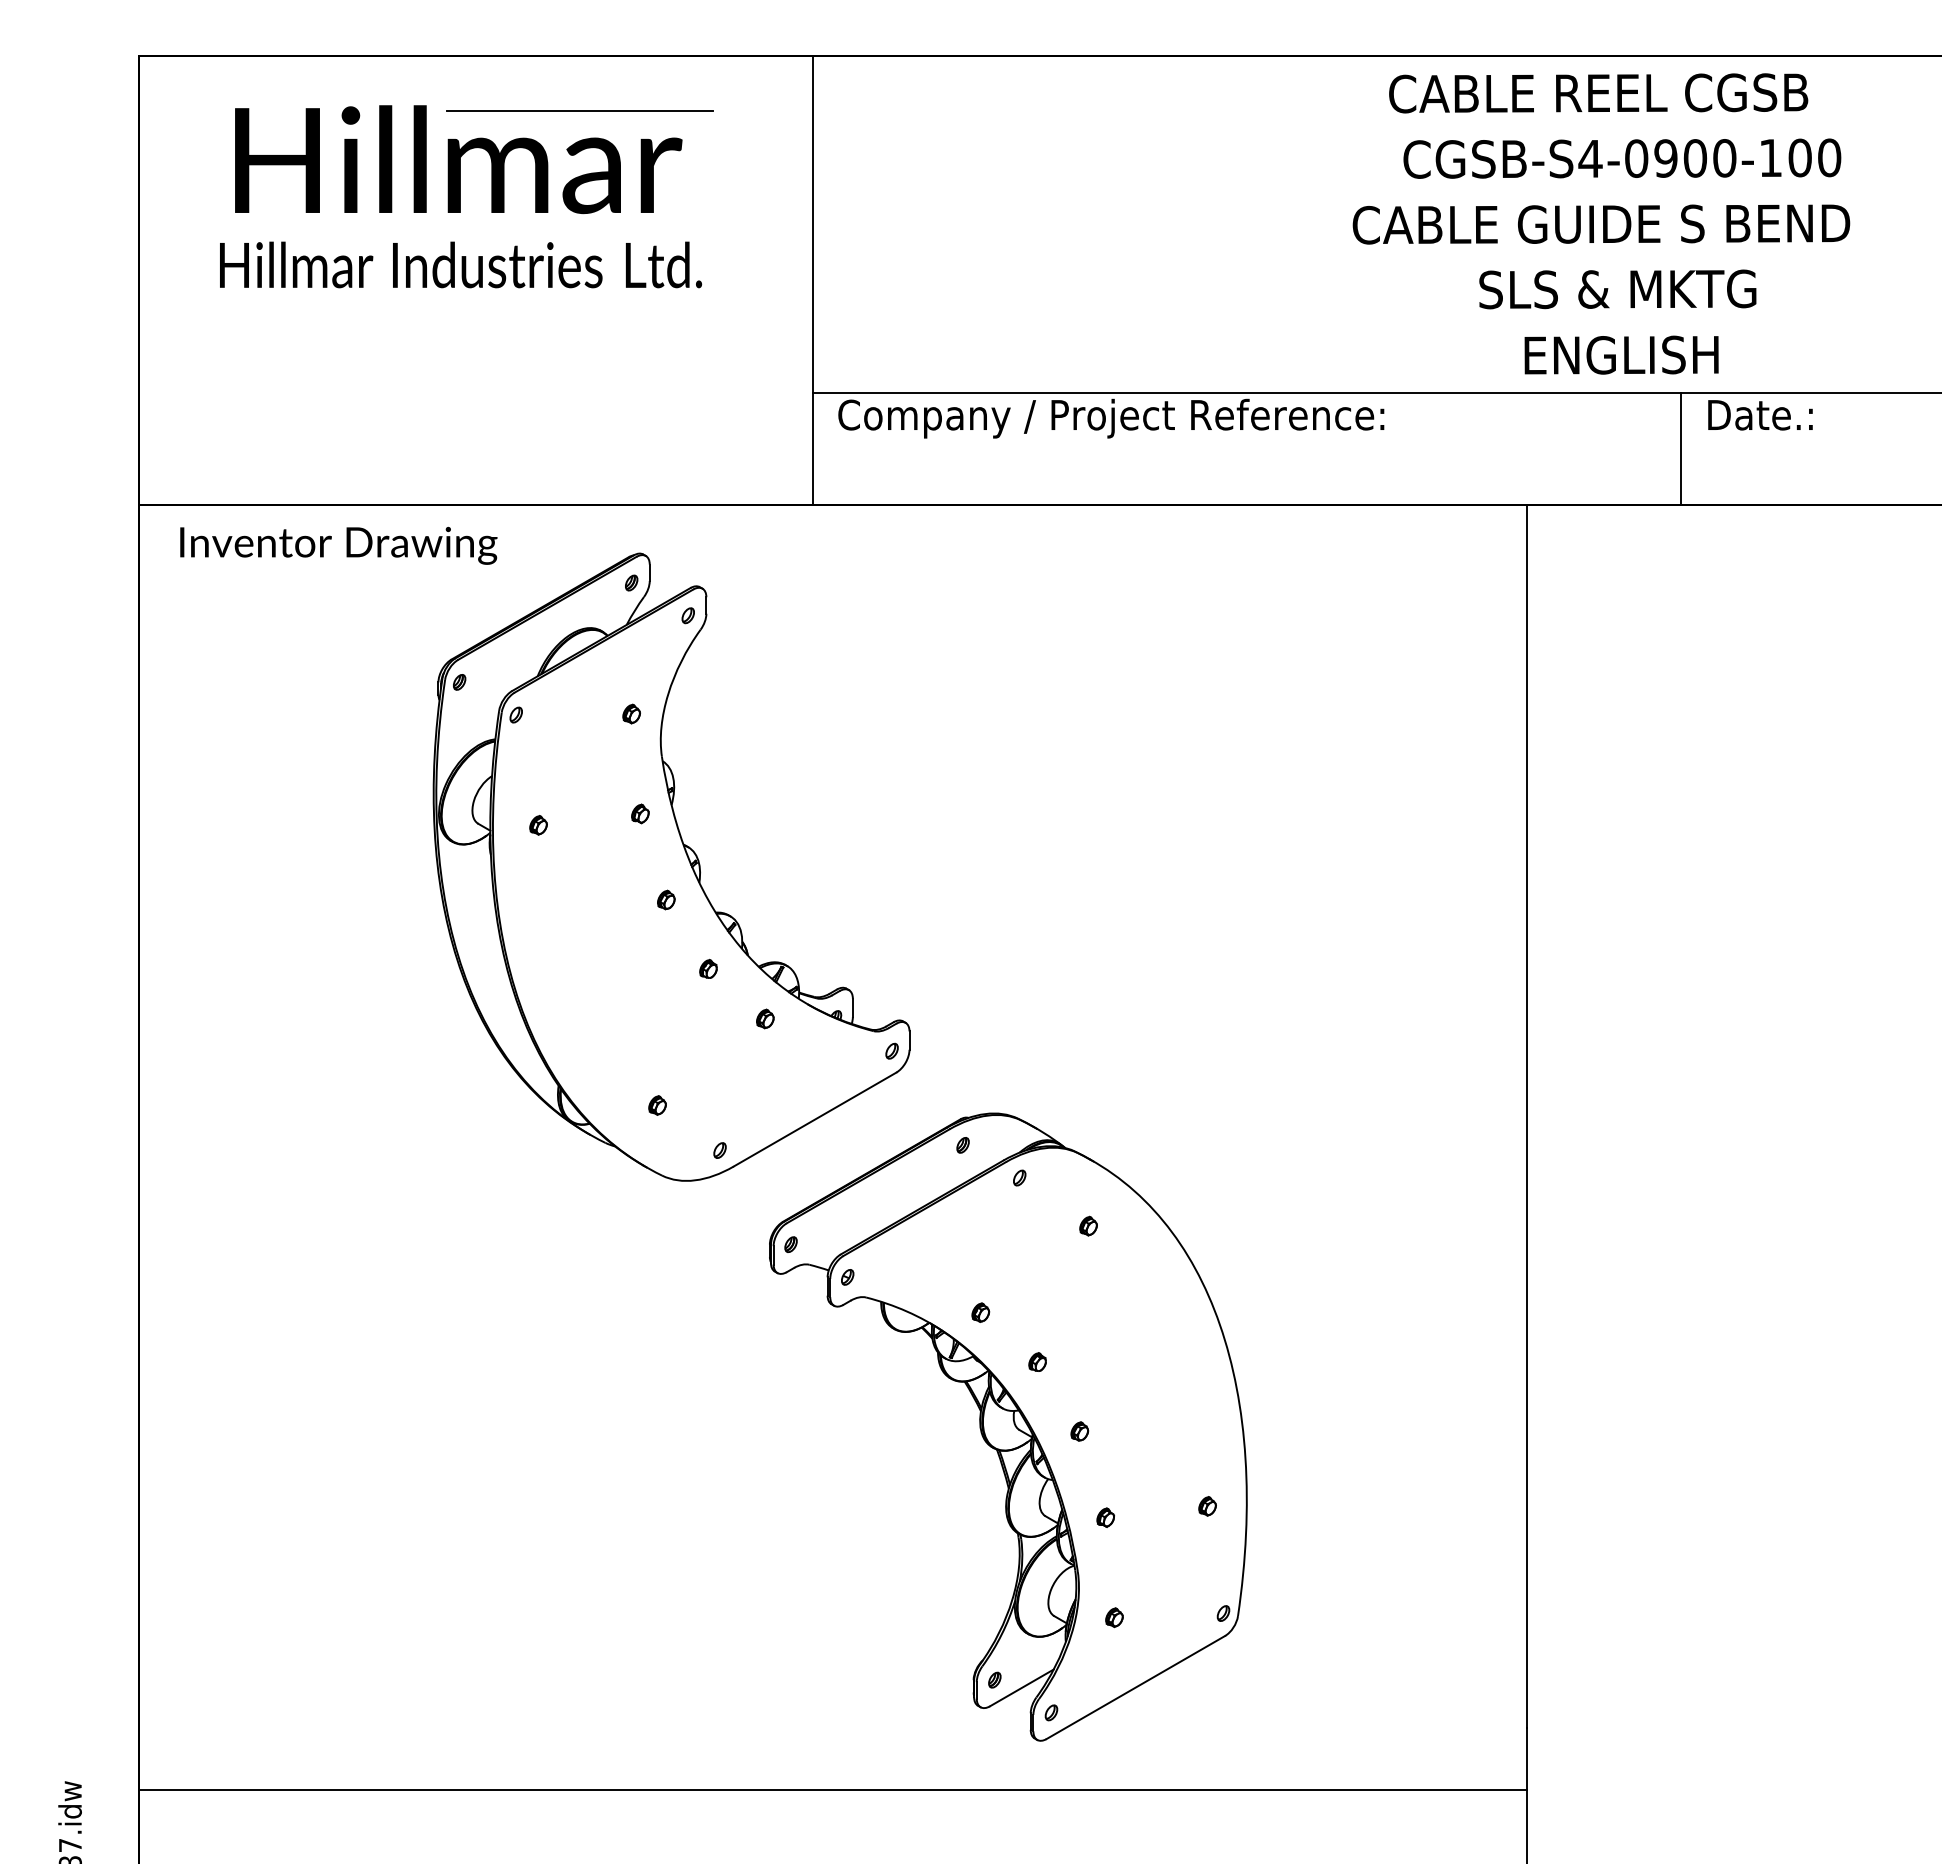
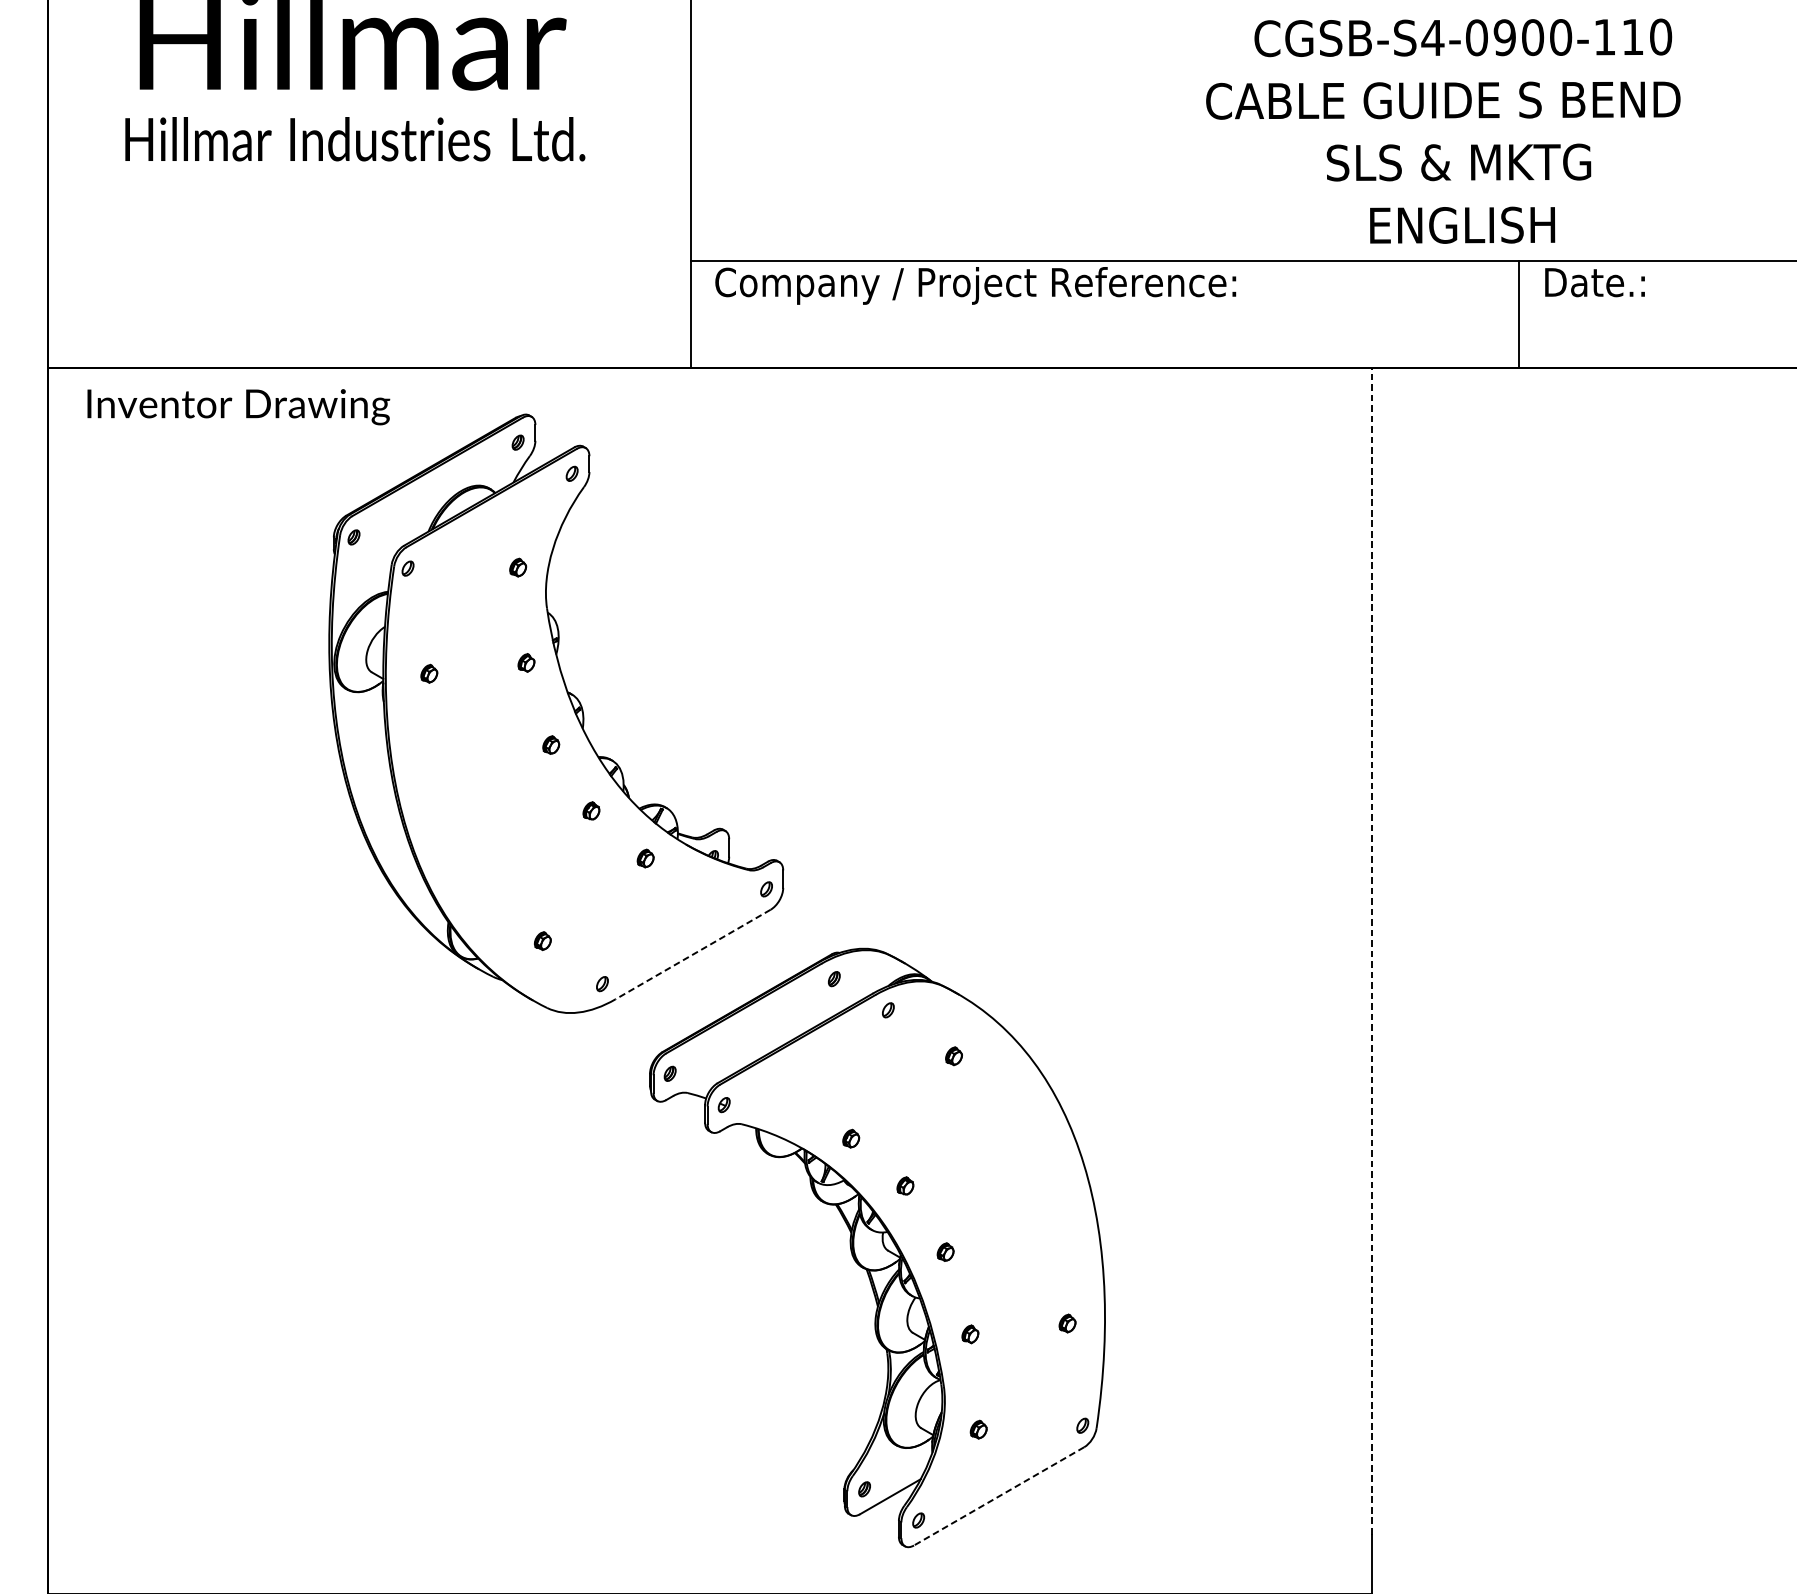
text: (1799, 157) -> (1632, 36), CGSB-S4-0900-100 -> CGSB-S4-0900-110
line: (1527, 1115) -> (1372, 950), solid -> dashed
line: (815, 1119) -> (693, 954), solid -> dashed
line: (1135, 1687) -> (998, 1496), solid -> dashed

